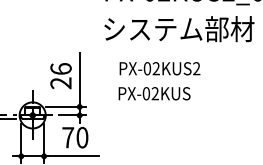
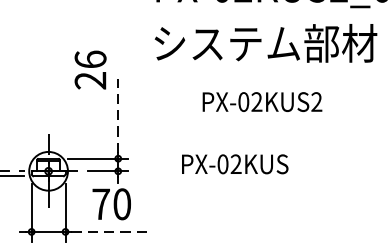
text: (159, 68) -> (261, 101), moved
text: (60, 76) -> (89, 70), moved
line: (79, 78) -> (117, 116), solid -> dashed
text: (154, 93) -> (235, 163), moved
line: (73, 156) -> (109, 232), solid -> dashed

